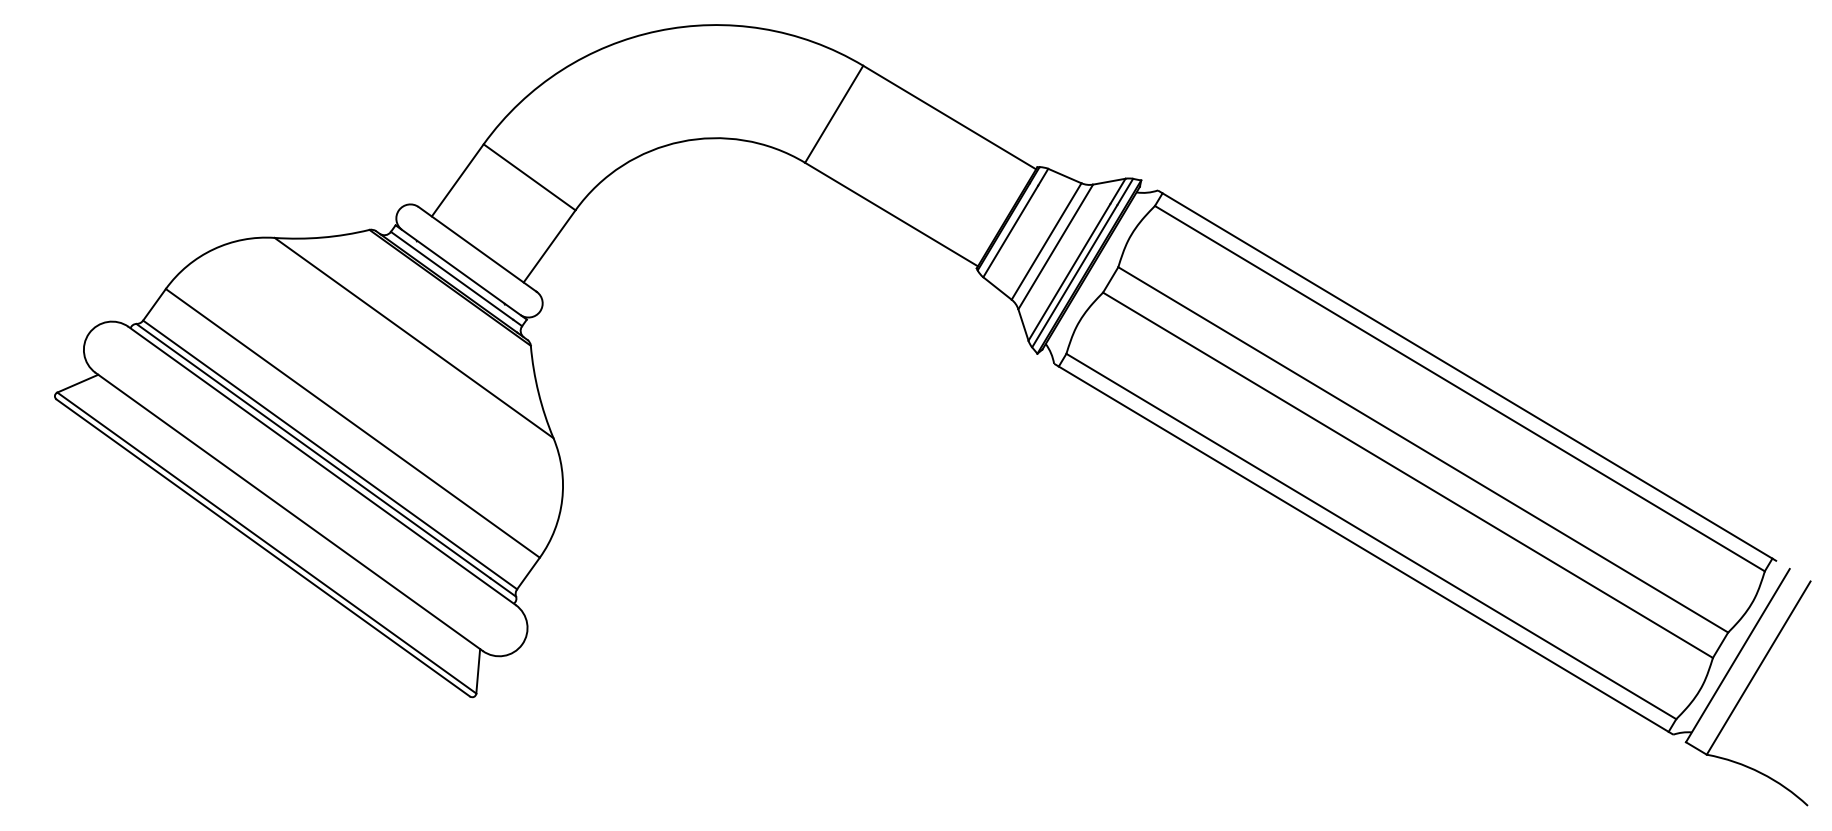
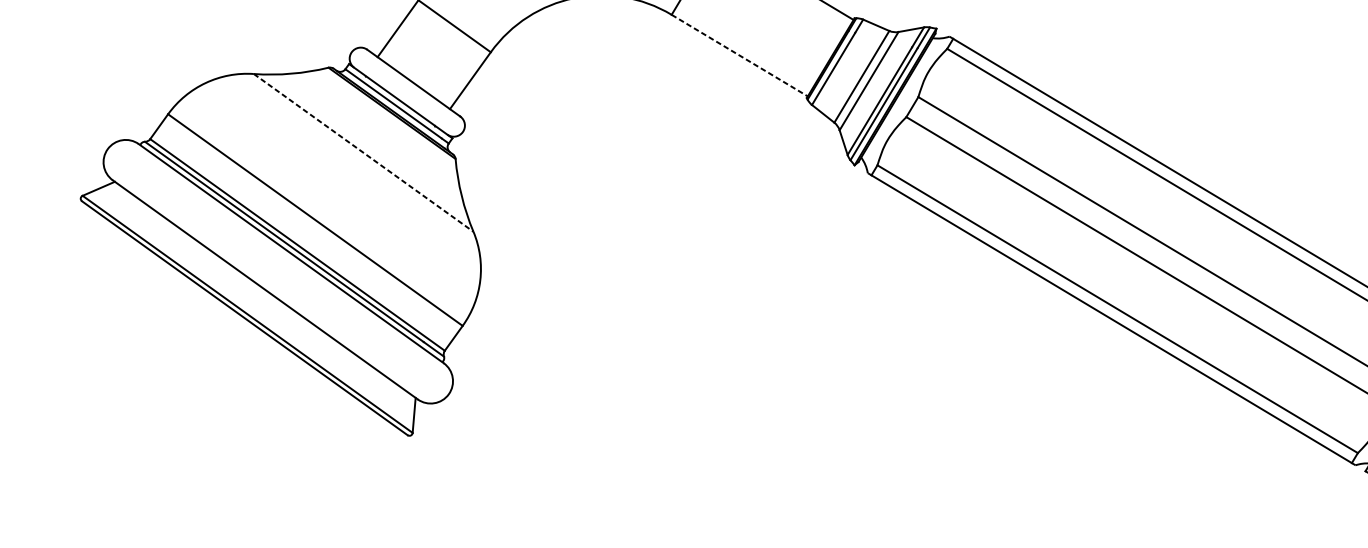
line: (891, 214) -> (739, 55), solid -> dashed
line: (414, 338) -> (363, 153), solid -> dashed

